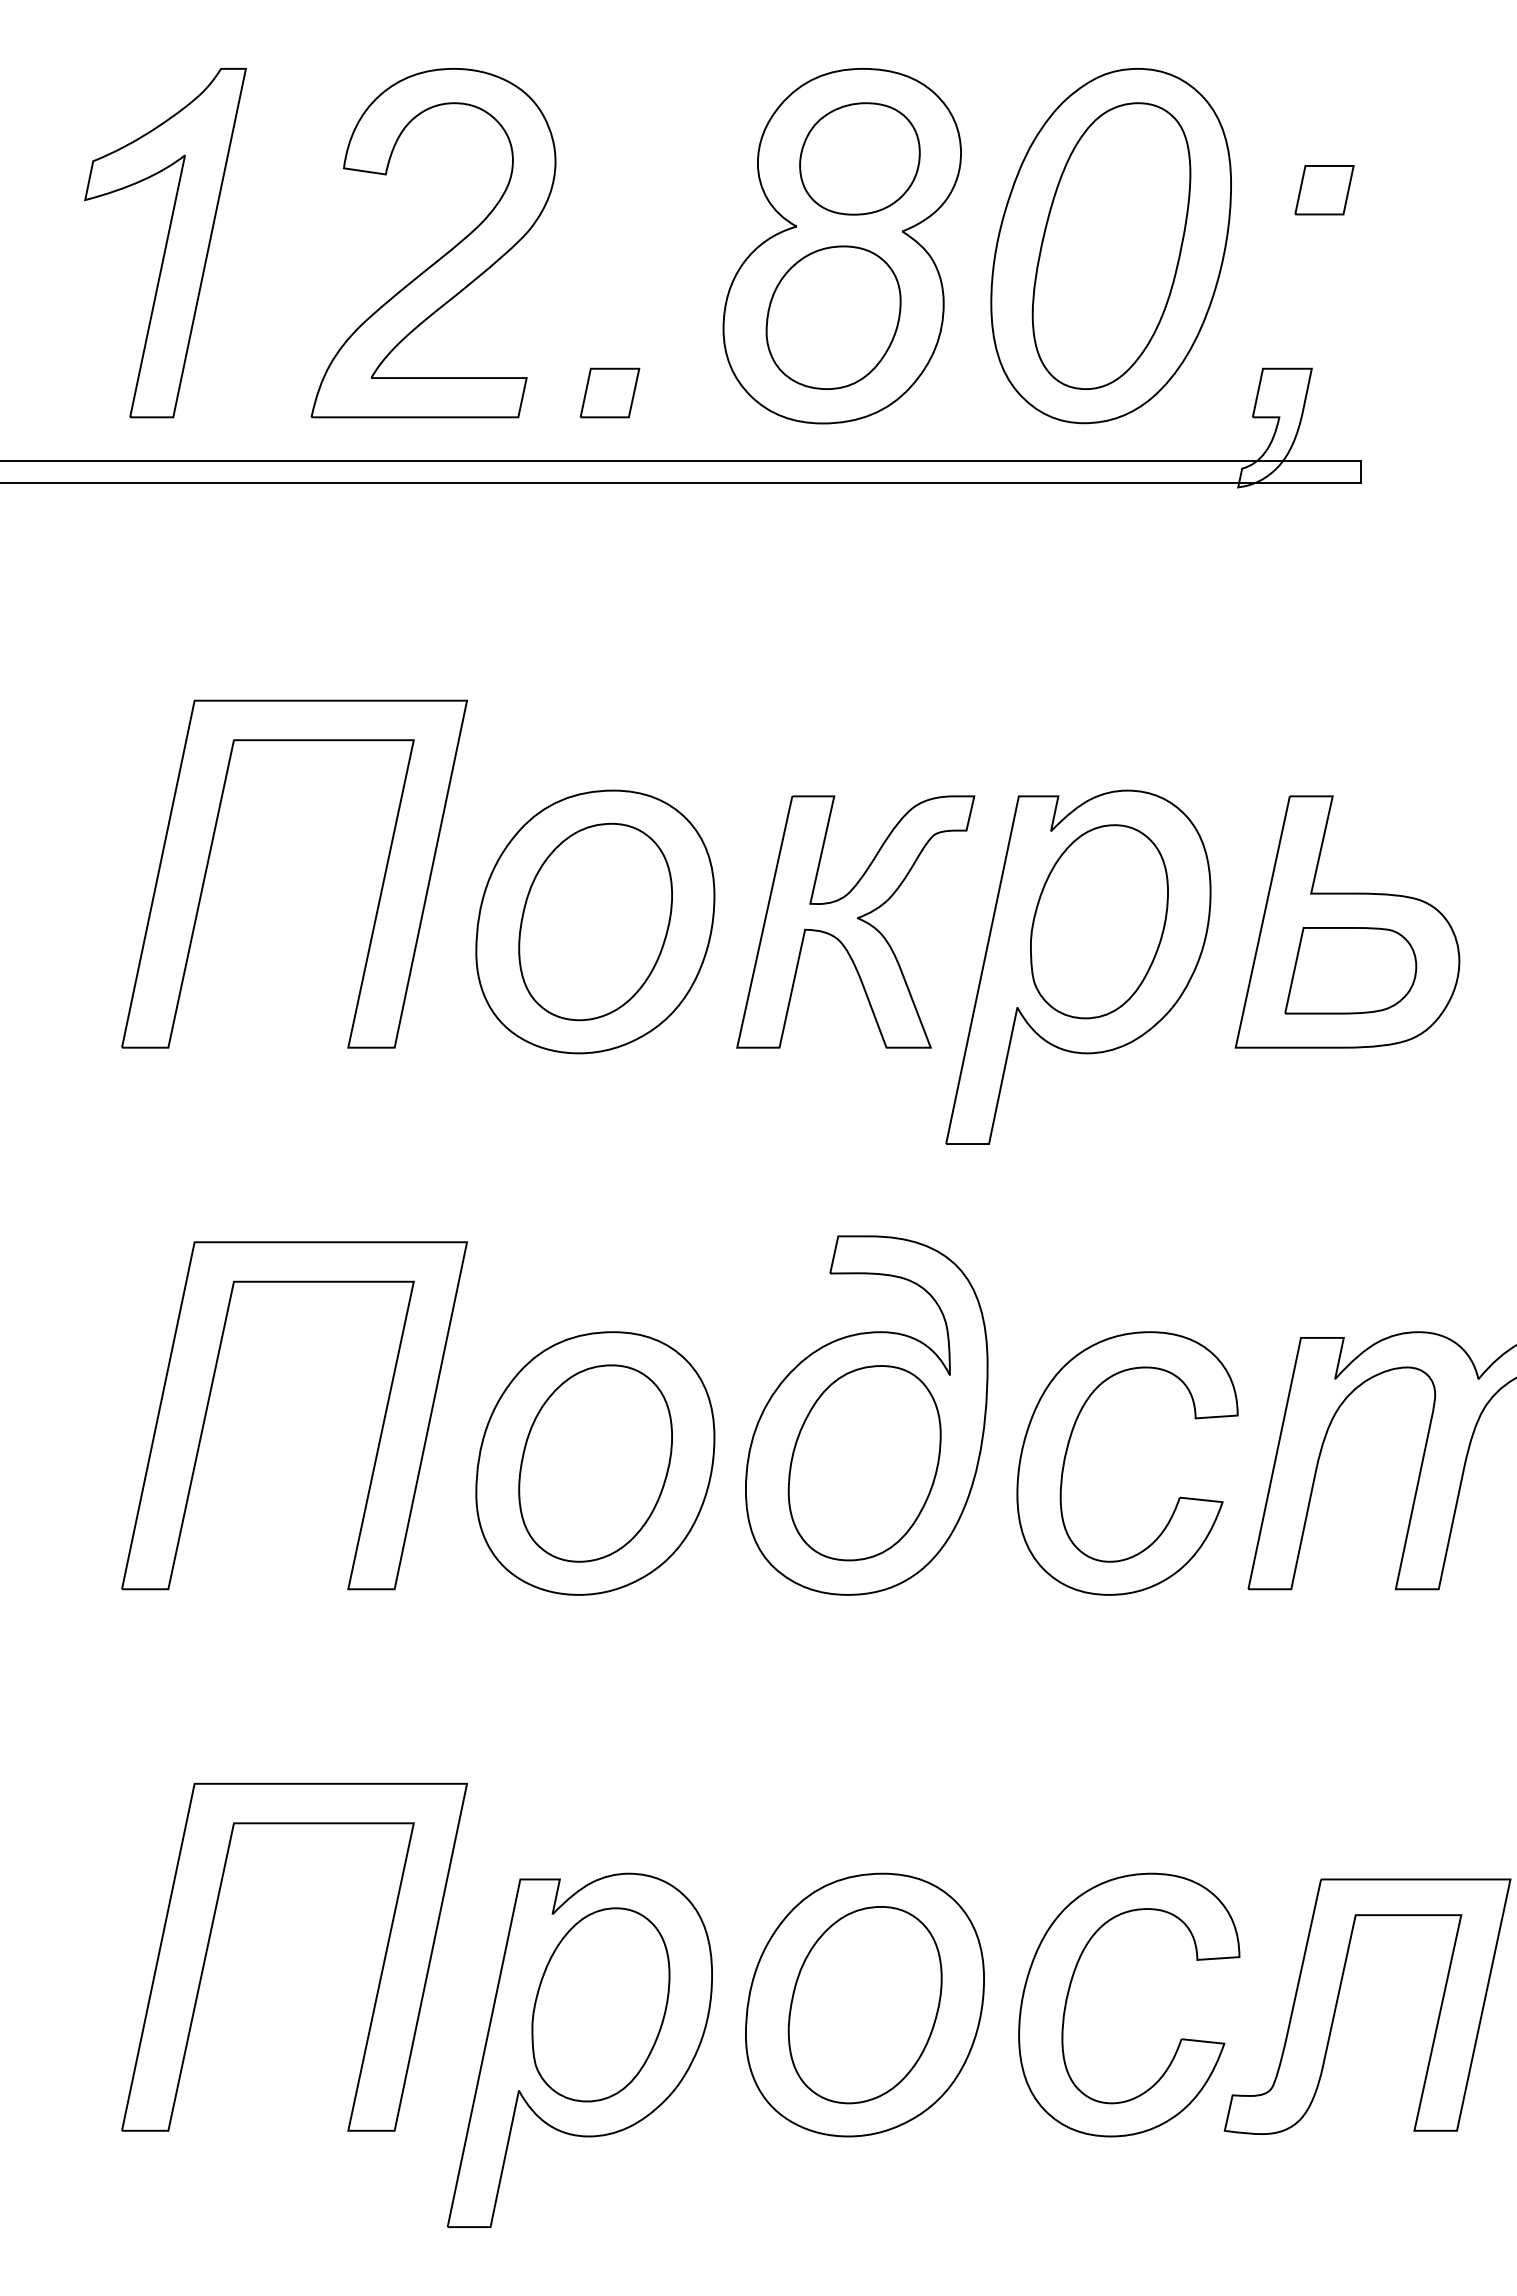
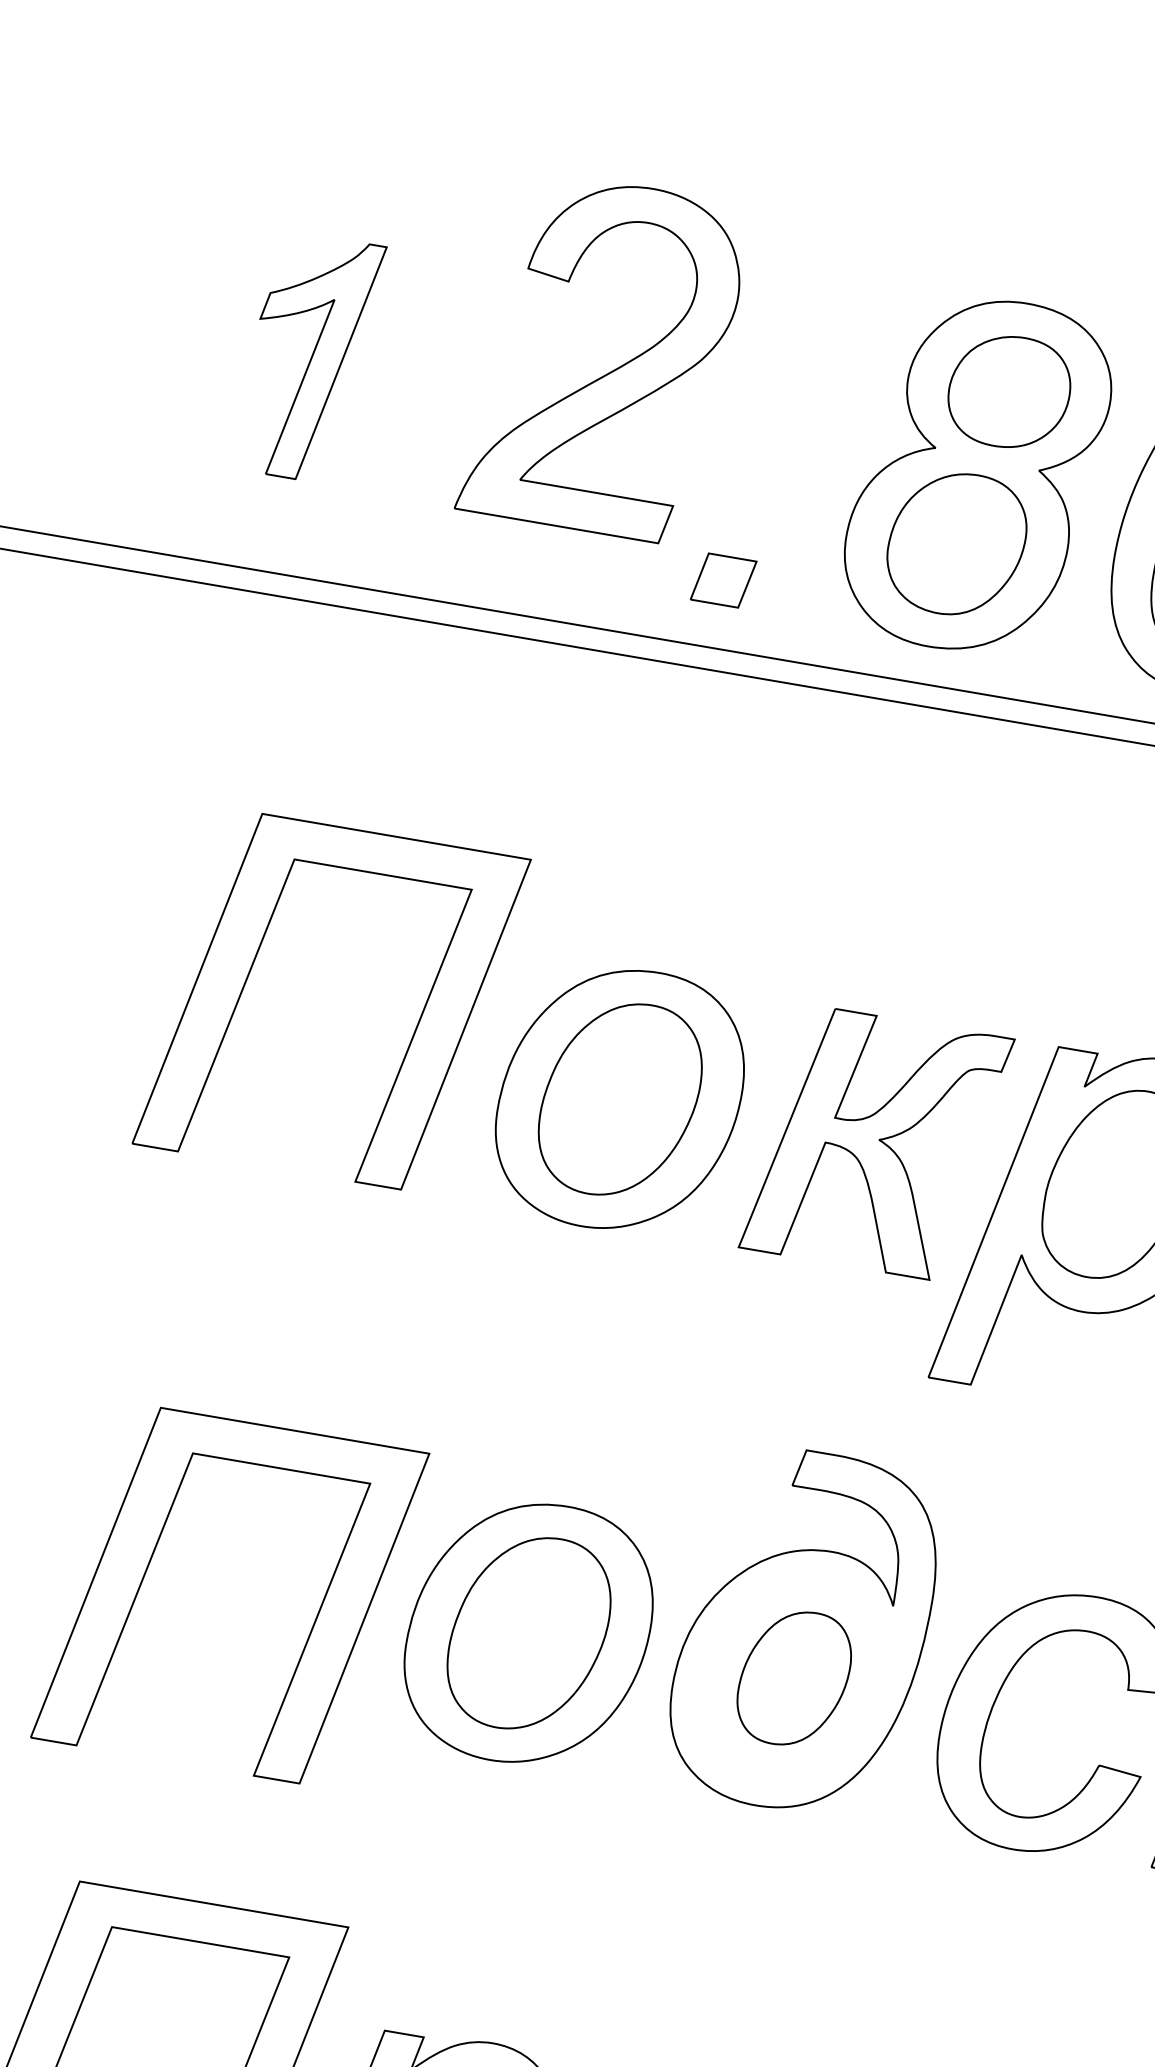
part: (165, 243) -> (310, 358), size x0.7
part: (442, 255) -> (610, 371), moved
part: (211, 1393) -> (151, 1559), moved
part: (864, 1463) -> (794, 1678), size x0.7

